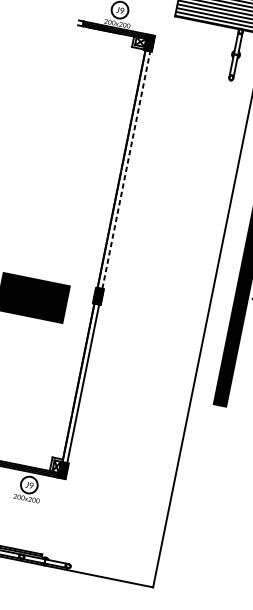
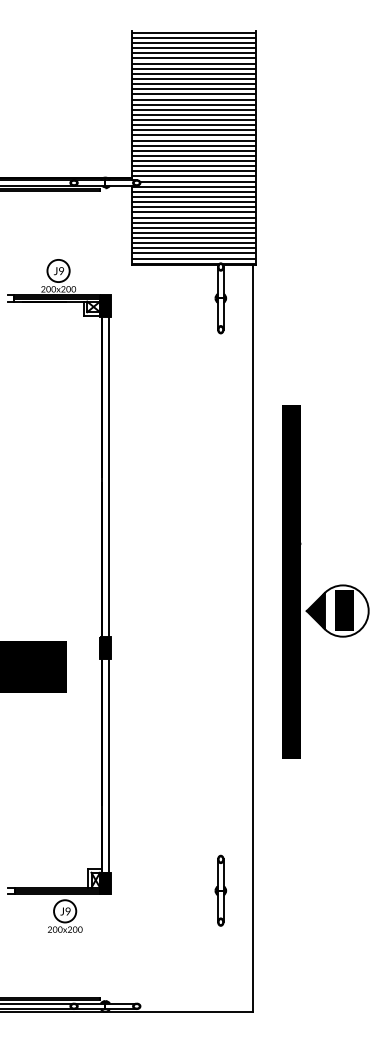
line: (126, 169) -> (108, 476), dashed -> solid
part: (147, 492) -> (220, 890), added

